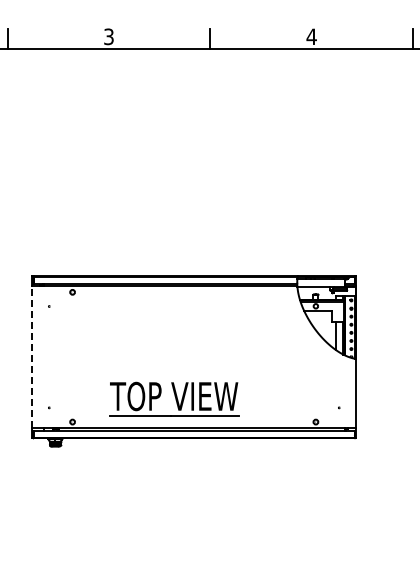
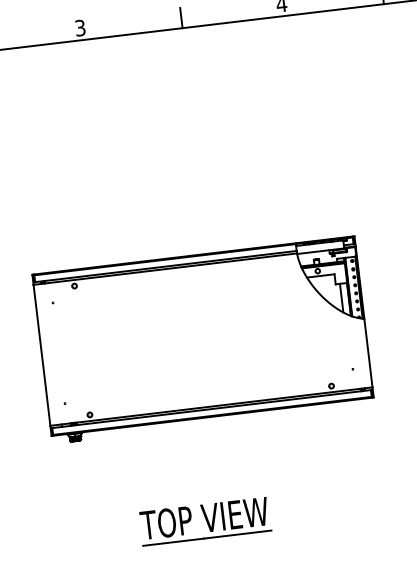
line: (32, 357) -> (42, 355), dashed -> solid
part: (174, 398) -> (205, 520), moved

